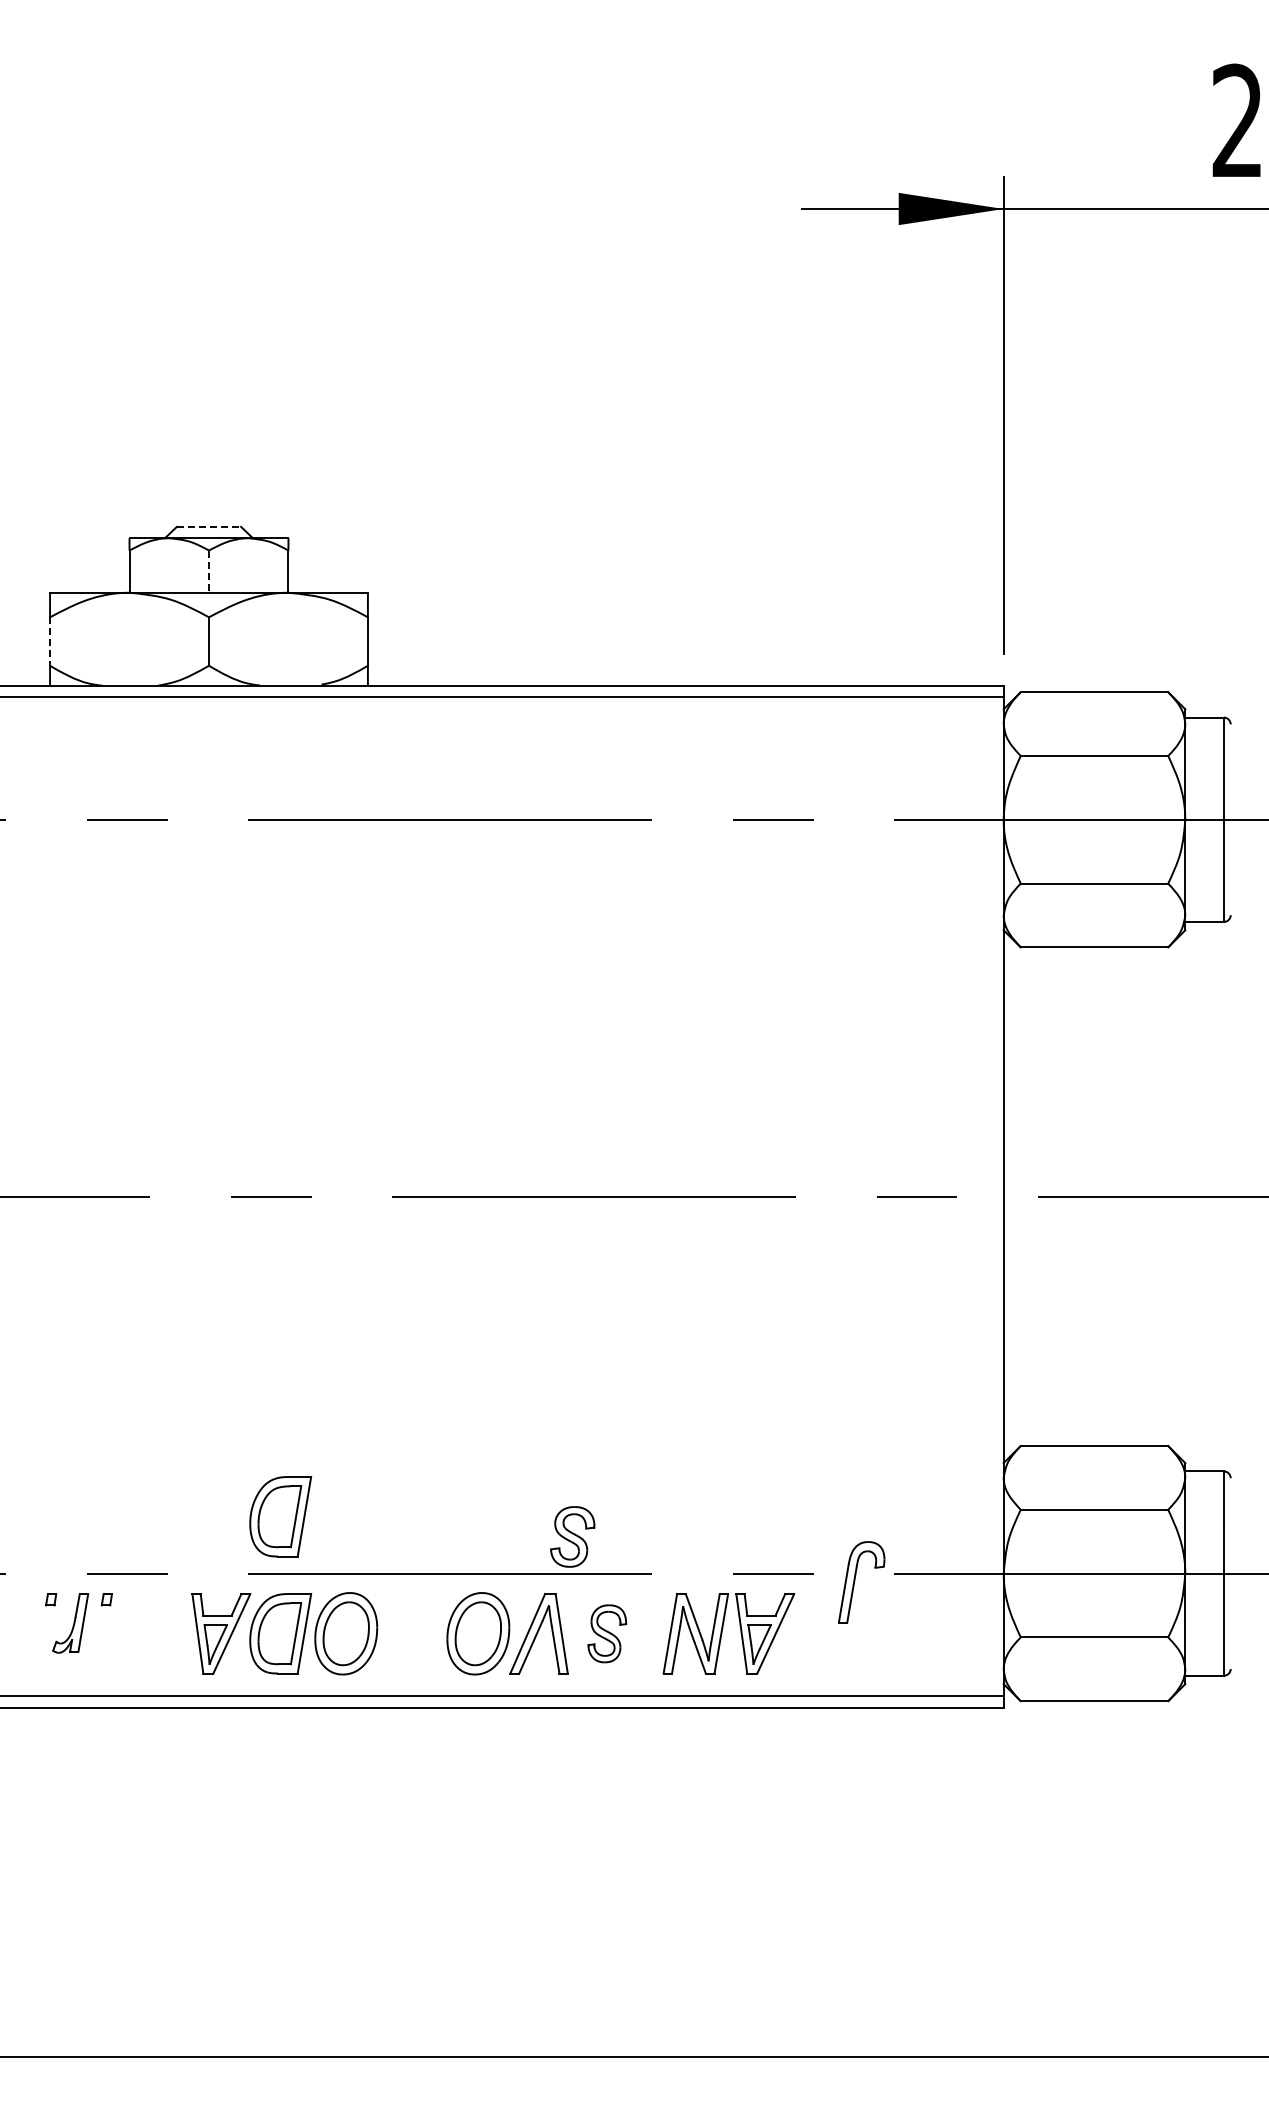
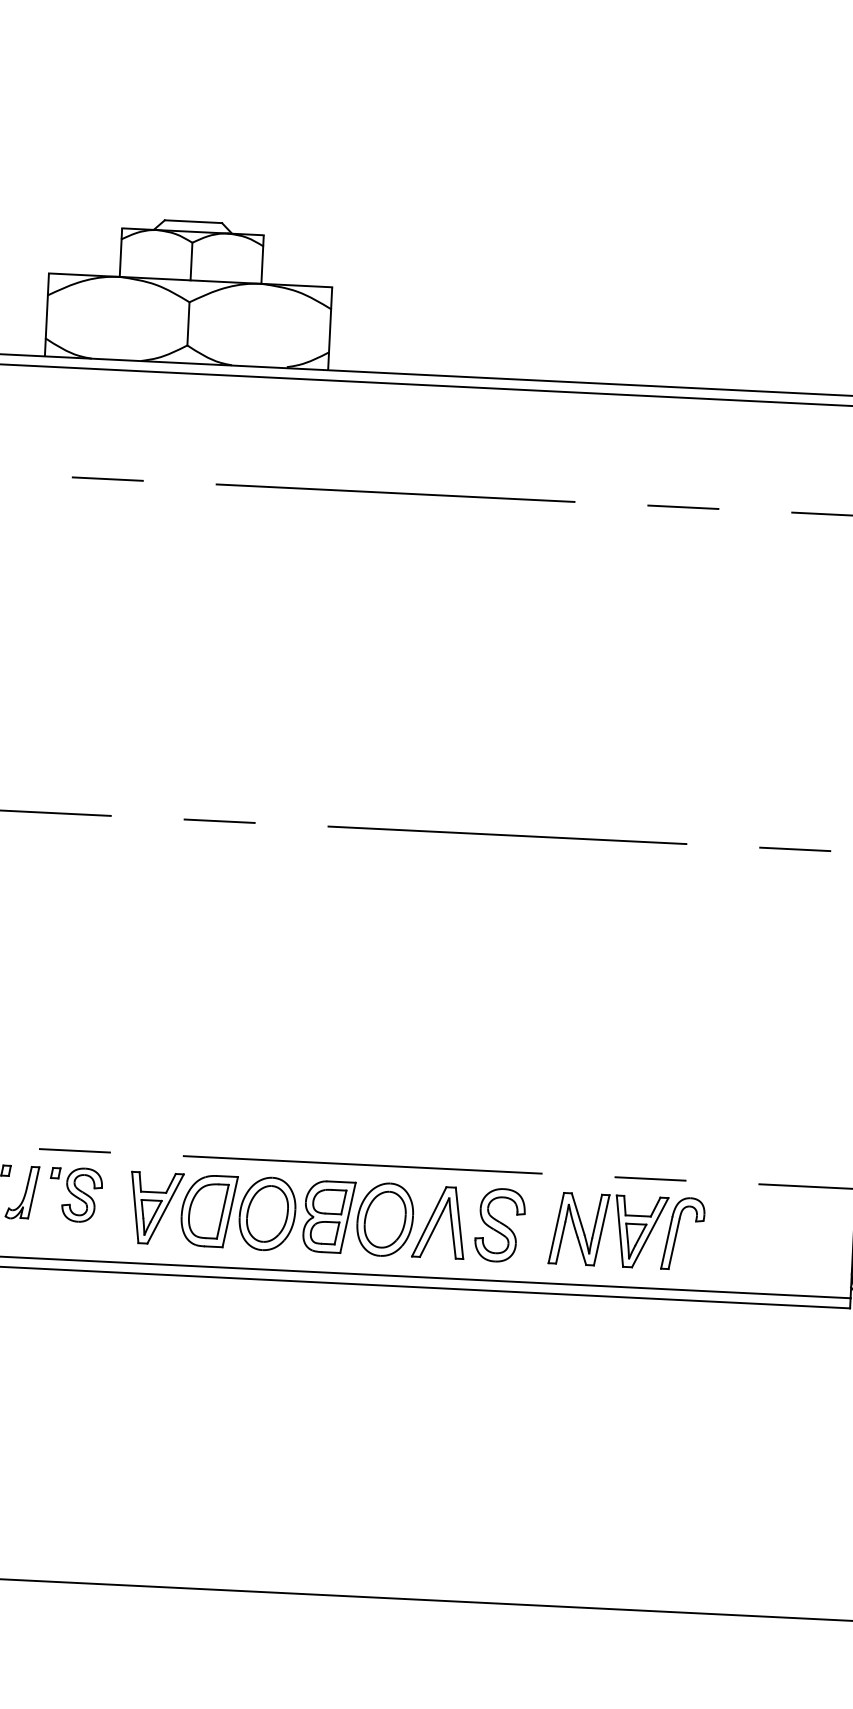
line: (209, 526) -> (193, 221), dashed -> solid
line: (208, 572) -> (191, 262), dashed -> solid
line: (50, 642) -> (47, 317), dashed -> solid
part: (280, 1516) -> (214, 1106), removed
part: (572, 1536) -> (82, 1194), moved
part: (855, 1581) -> (677, 1232), moved
part: (415, 1633) -> (329, 1216), added
part: (607, 1633) -> (500, 1225), size x1.43

